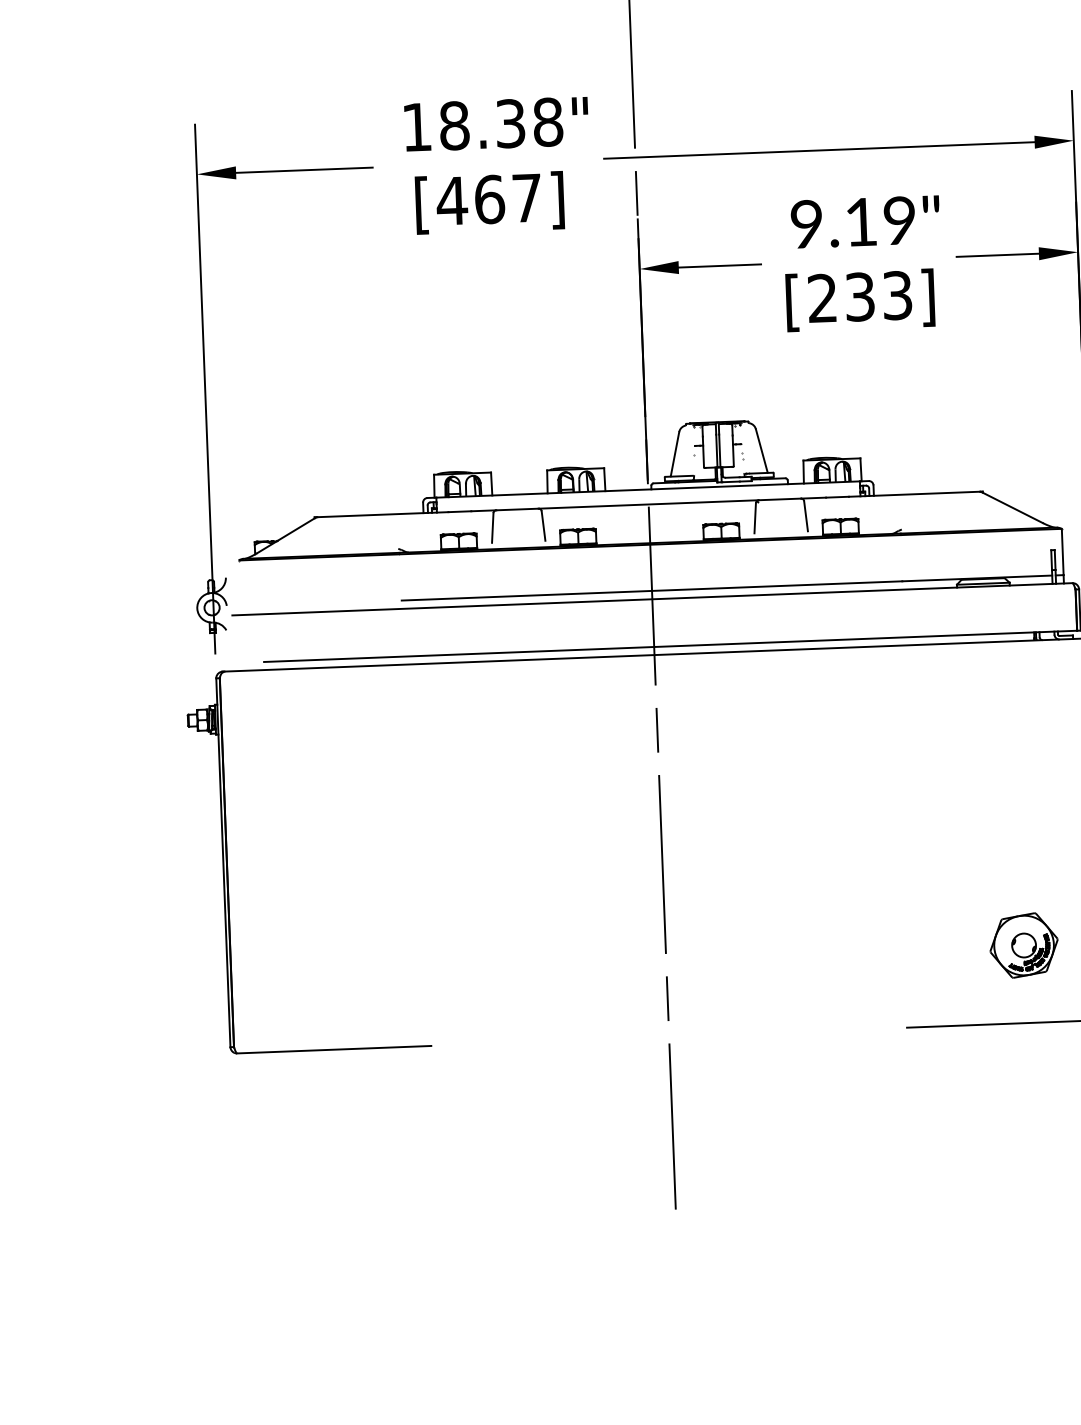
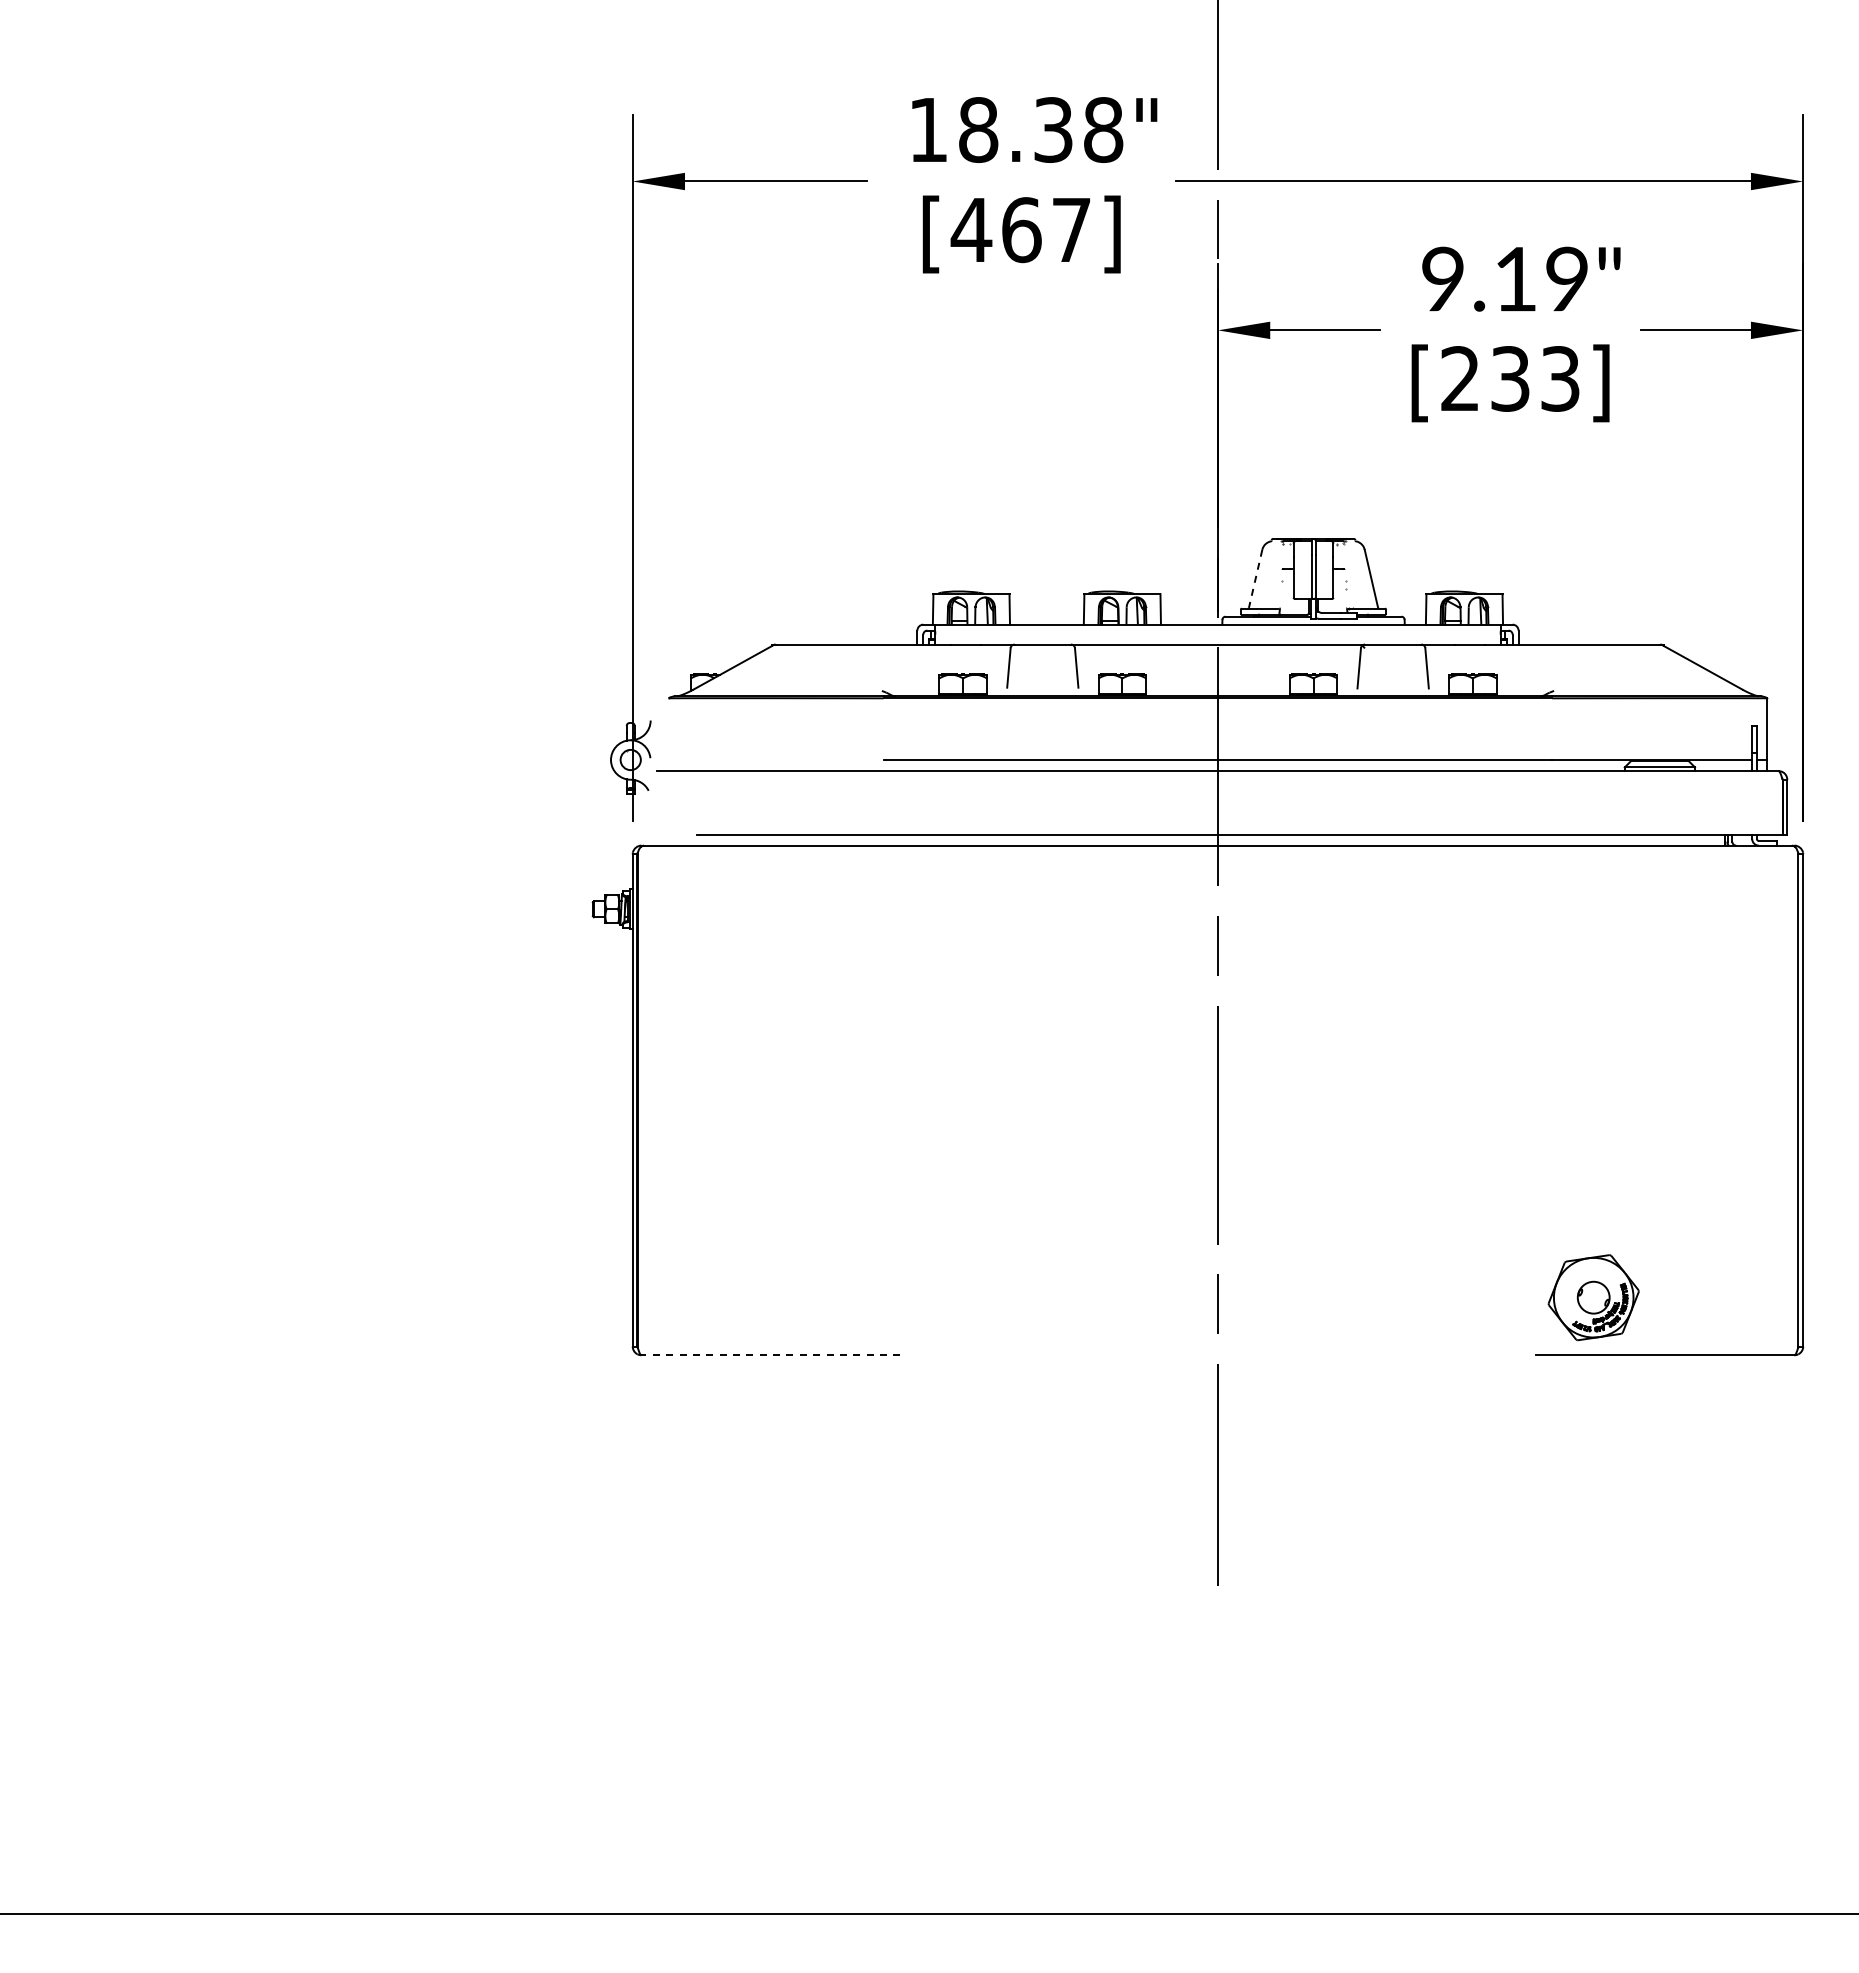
line: (674, 453) -> (1255, 578), solid -> dashed
part: (1023, 945) -> (1593, 1297), moved
line: (333, 1049) -> (770, 1355), solid -> dashed

